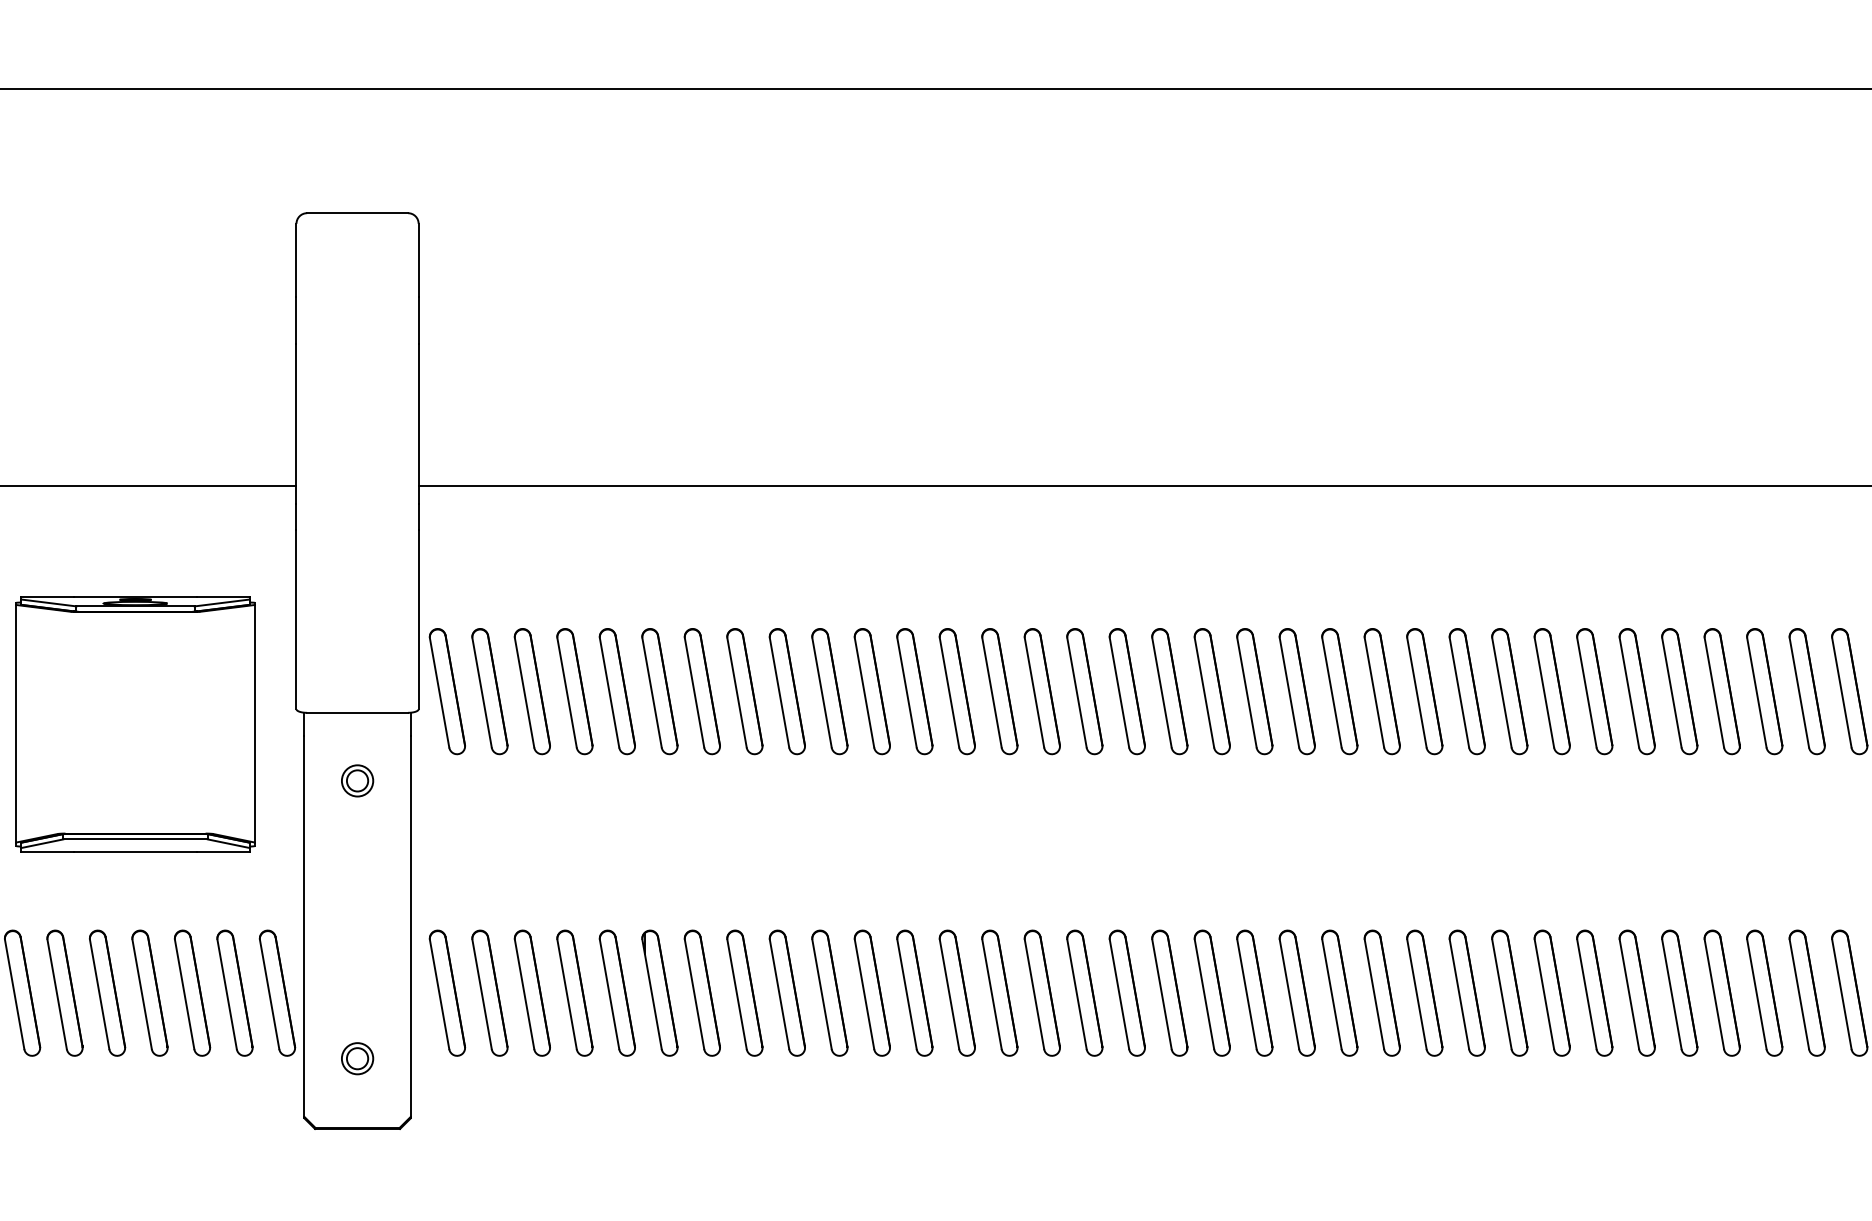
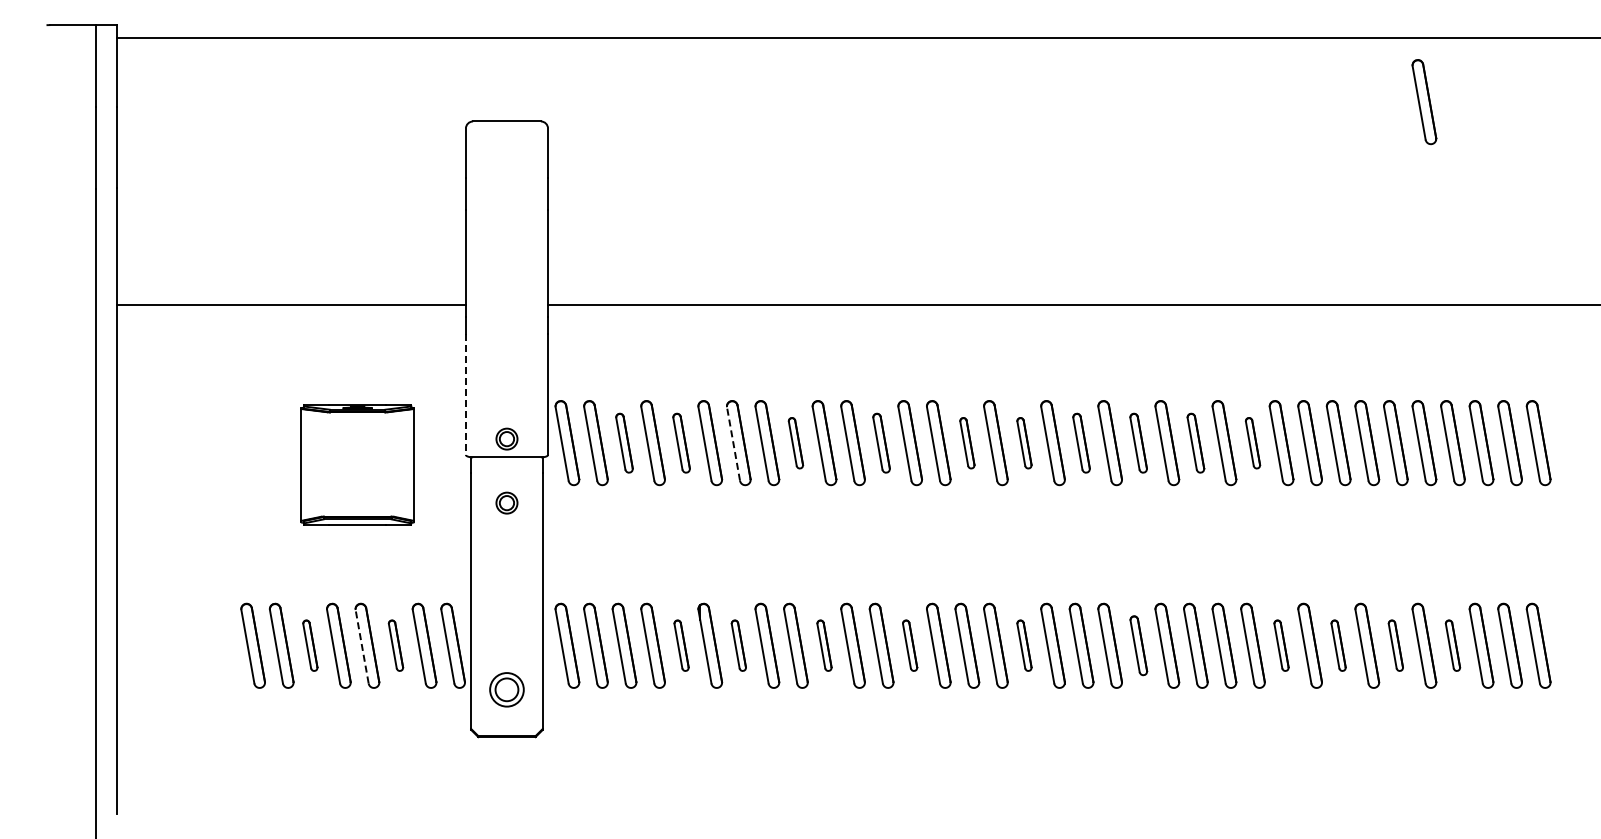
part: (1722, 184) -> (1424, 102), added
line: (295, 620) -> (465, 395), solid -> dashed
part: (356, 684) -> (506, 438), added
part: (532, 692) -> (624, 443), size x0.7
part: (617, 692) -> (681, 443), size x0.7
line: (694, 692) -> (733, 443), solid -> dashed
part: (786, 692) -> (795, 443), size x0.6
part: (914, 692) -> (881, 443), size x0.7
part: (1042, 692) -> (967, 443), size x0.6
part: (1127, 692) -> (1024, 443), size x0.6
part: (1212, 692) -> (1081, 443), size x0.7
part: (1296, 692) -> (1138, 443), size x0.7
part: (1381, 692) -> (1195, 443), size x0.7
part: (1466, 692) -> (1252, 443), size x0.6
part: (135, 724) -> (357, 465), size x0.7
part: (65, 992) -> (310, 645), size x0.6
part: (191, 992) -> (395, 645), size x0.6
part: (617, 992) -> (681, 645), size x0.6
part: (701, 992) -> (738, 645), size x0.6
part: (829, 992) -> (824, 645), size x0.6
part: (956, 992) -> (909, 645), size x0.6
part: (1127, 992) -> (1024, 645), size x0.6
part: (1296, 992) -> (1138, 645), size x0.7
part: (1509, 992) -> (1281, 645), size x0.6
part: (1594, 992) -> (1338, 645), size x0.6
part: (1679, 992) -> (1395, 645), size x0.6
part: (1764, 992) -> (1452, 645), size x0.6
line: (142, 994) -> (362, 646), solid -> dashed
part: (356, 1058) -> (506, 689), size x1.6

